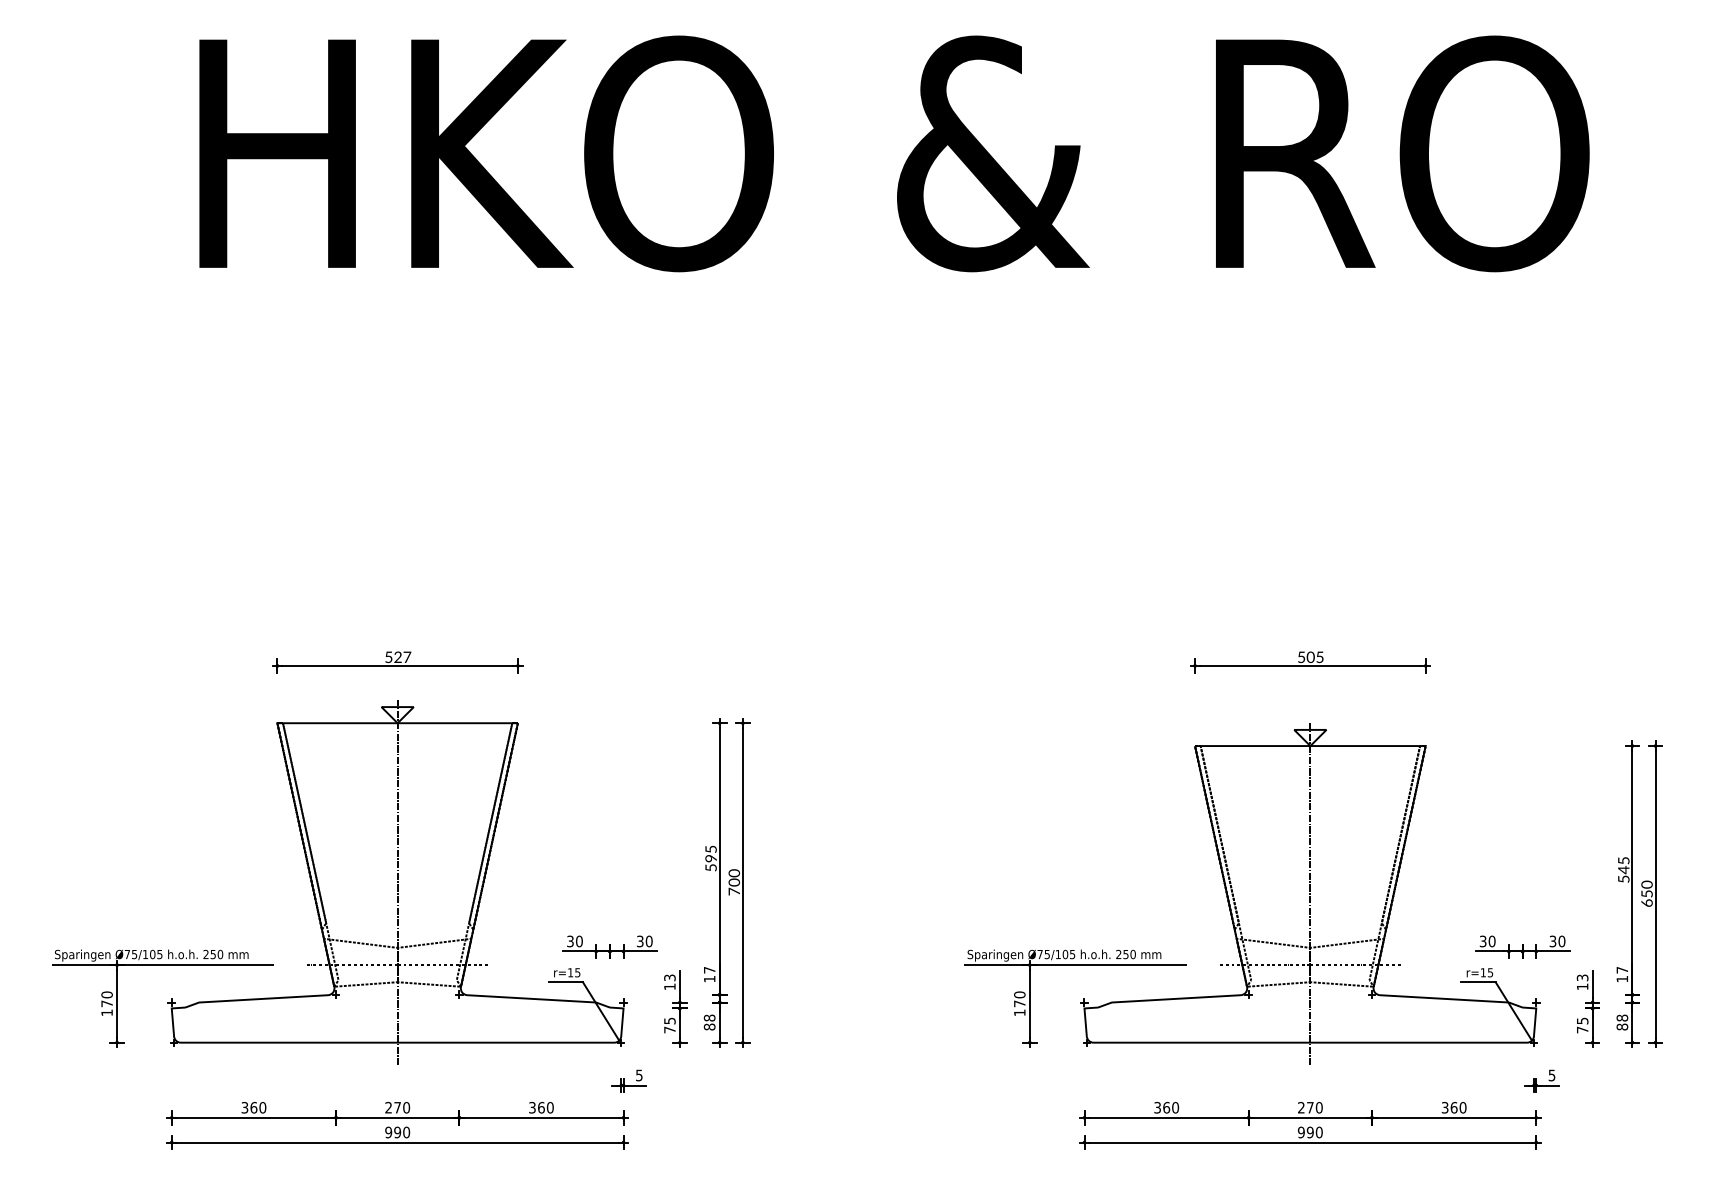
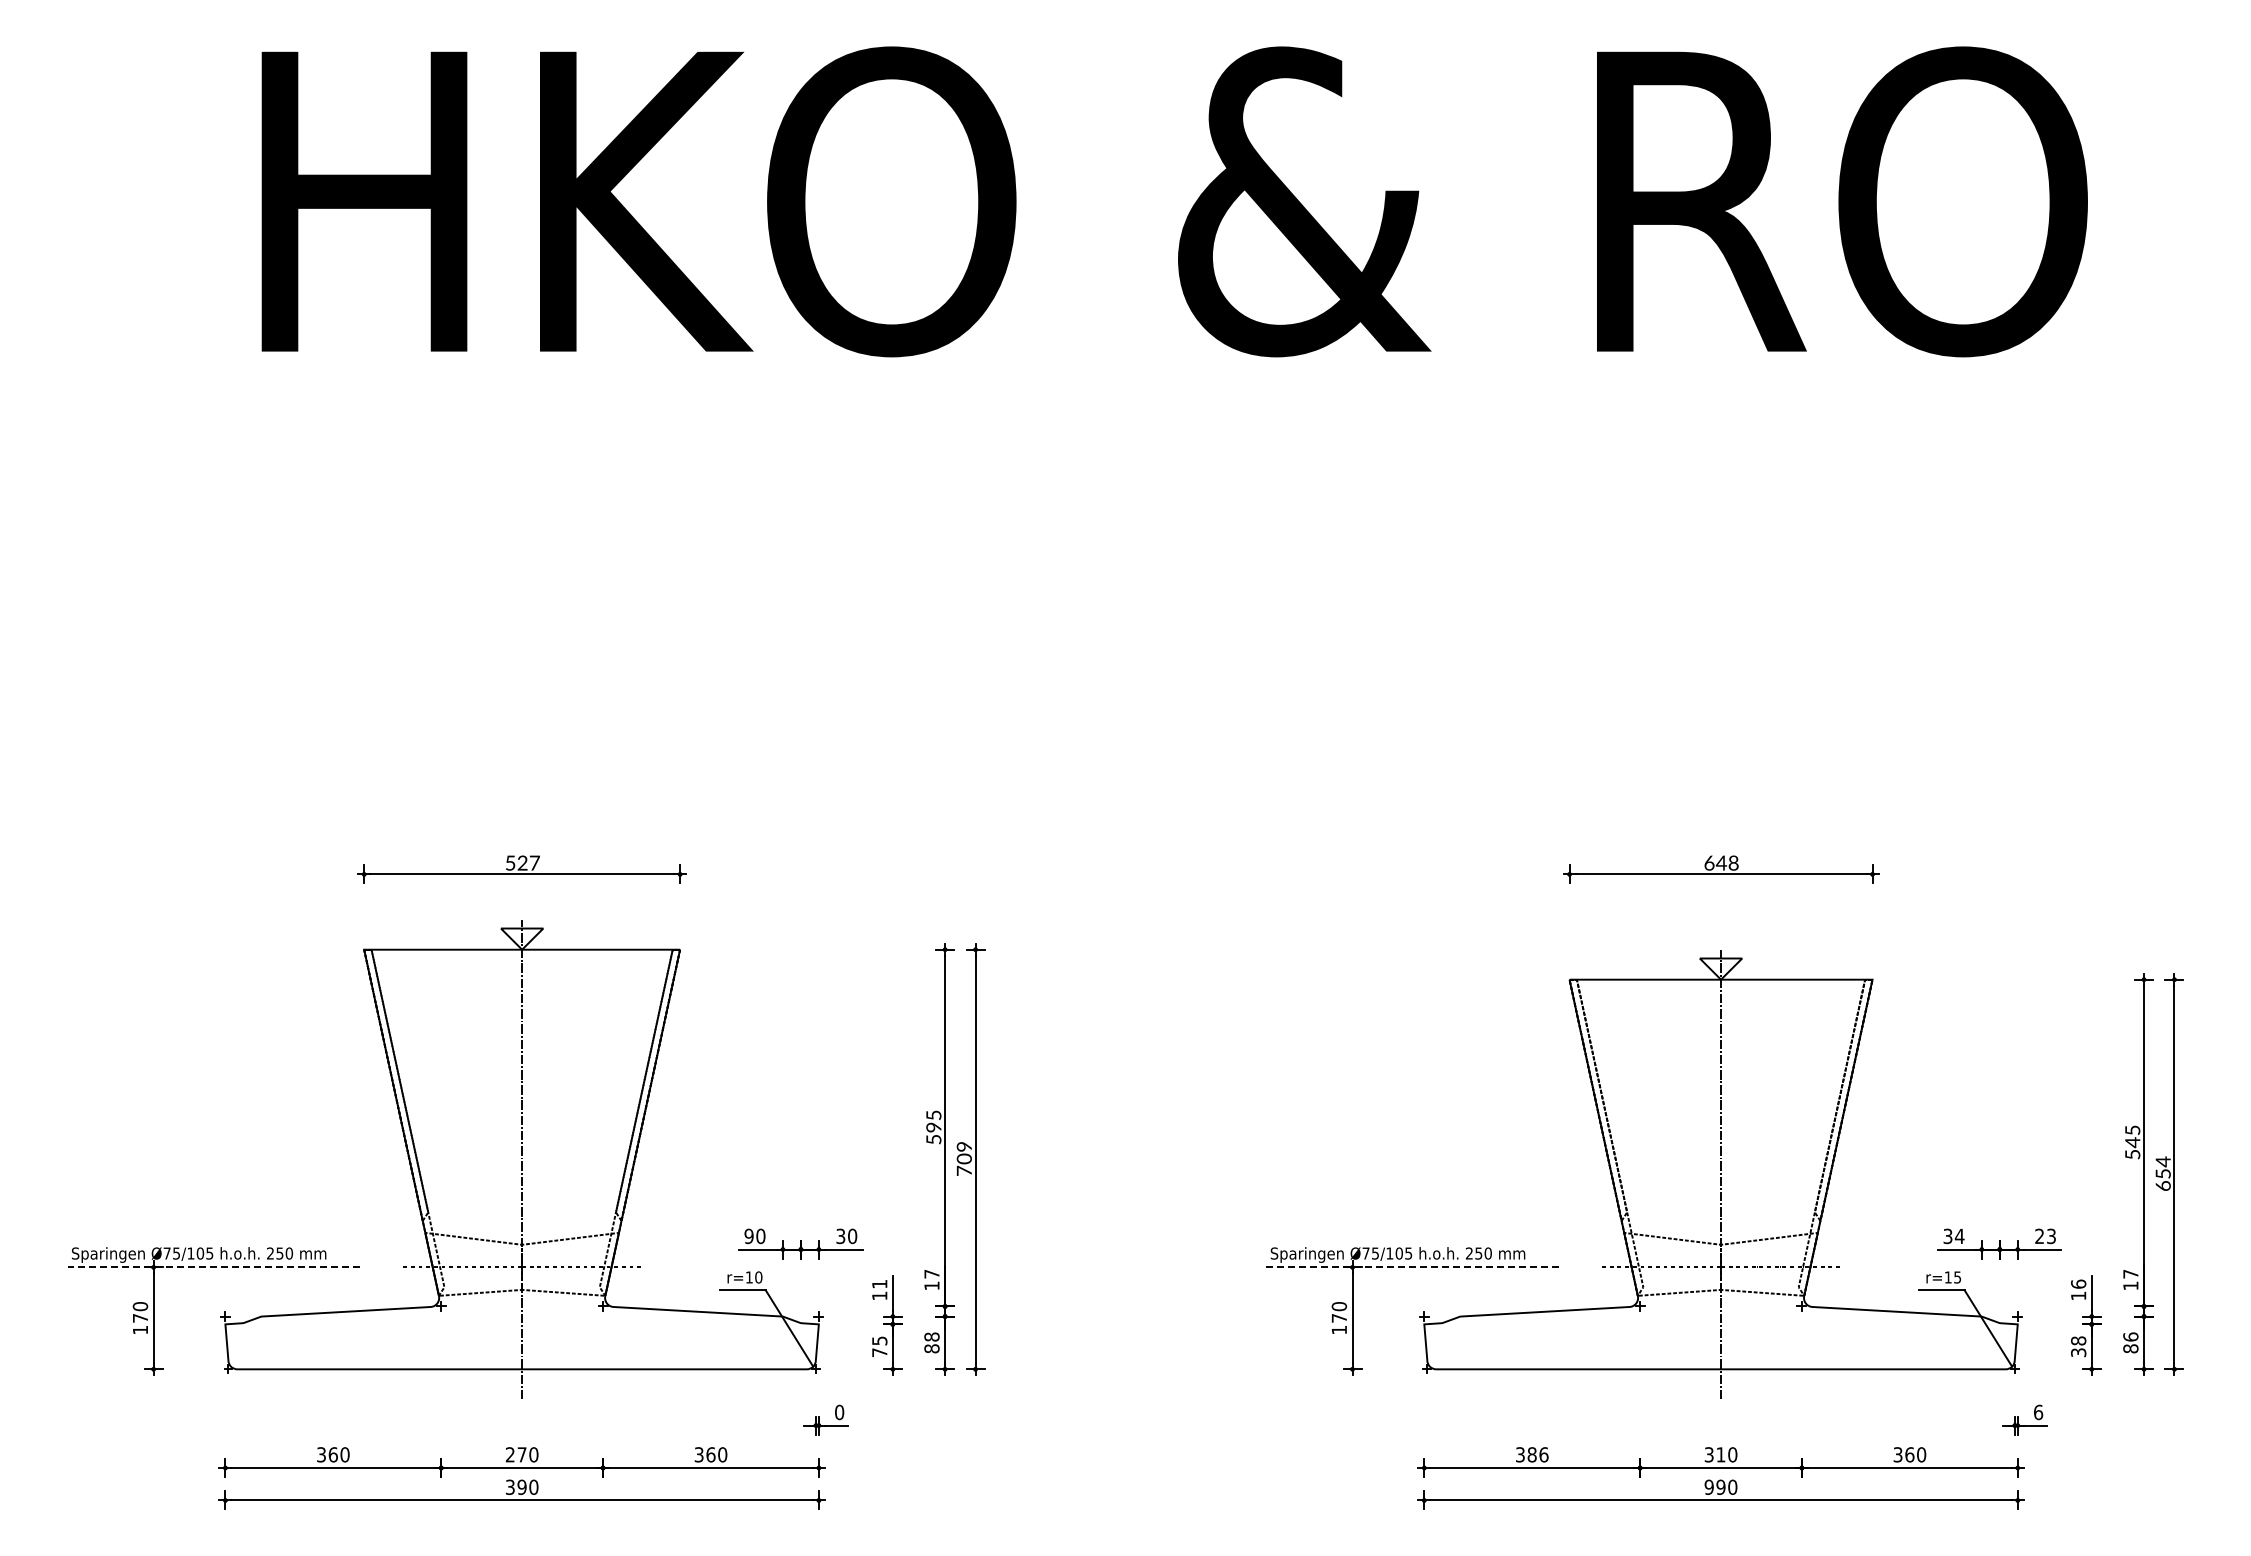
text: (1310, 656) -> (1721, 862), 505 -> 648
text: (734, 873) -> (964, 1146), 700 -> 709
text: (1646, 884) -> (2162, 1161), 650 -> 654
text: (569, 940) -> (748, 1235), 30 -> 90
text: (1491, 941) -> (1959, 1236), 30 -> 34
text: (1557, 941) -> (2045, 1236), 30 -> 23
line: (162, 965) -> (213, 1267), solid -> dashed
line: (1075, 965) -> (1412, 1267), solid -> dashed
text: (577, 972) -> (758, 1277), r=15 -> r=10
text: (669, 977) -> (879, 1283), 13 -> 11
text: (1582, 977) -> (2078, 1283), 13 -> 16
text: (1622, 1017) -> (2130, 1336), 88 -> 86
text: (1582, 1025) -> (2078, 1346), 75 -> 38
text: (639, 1075) -> (839, 1412), 5 -> 0
text: (1552, 1075) -> (2038, 1412), 5 -> 6
text: (1170, 1107) -> (1537, 1454), 360 -> 386
text: (1305, 1107) -> (1714, 1454), 270 -> 310
text: (388, 1131) -> (509, 1486), 990 -> 390

